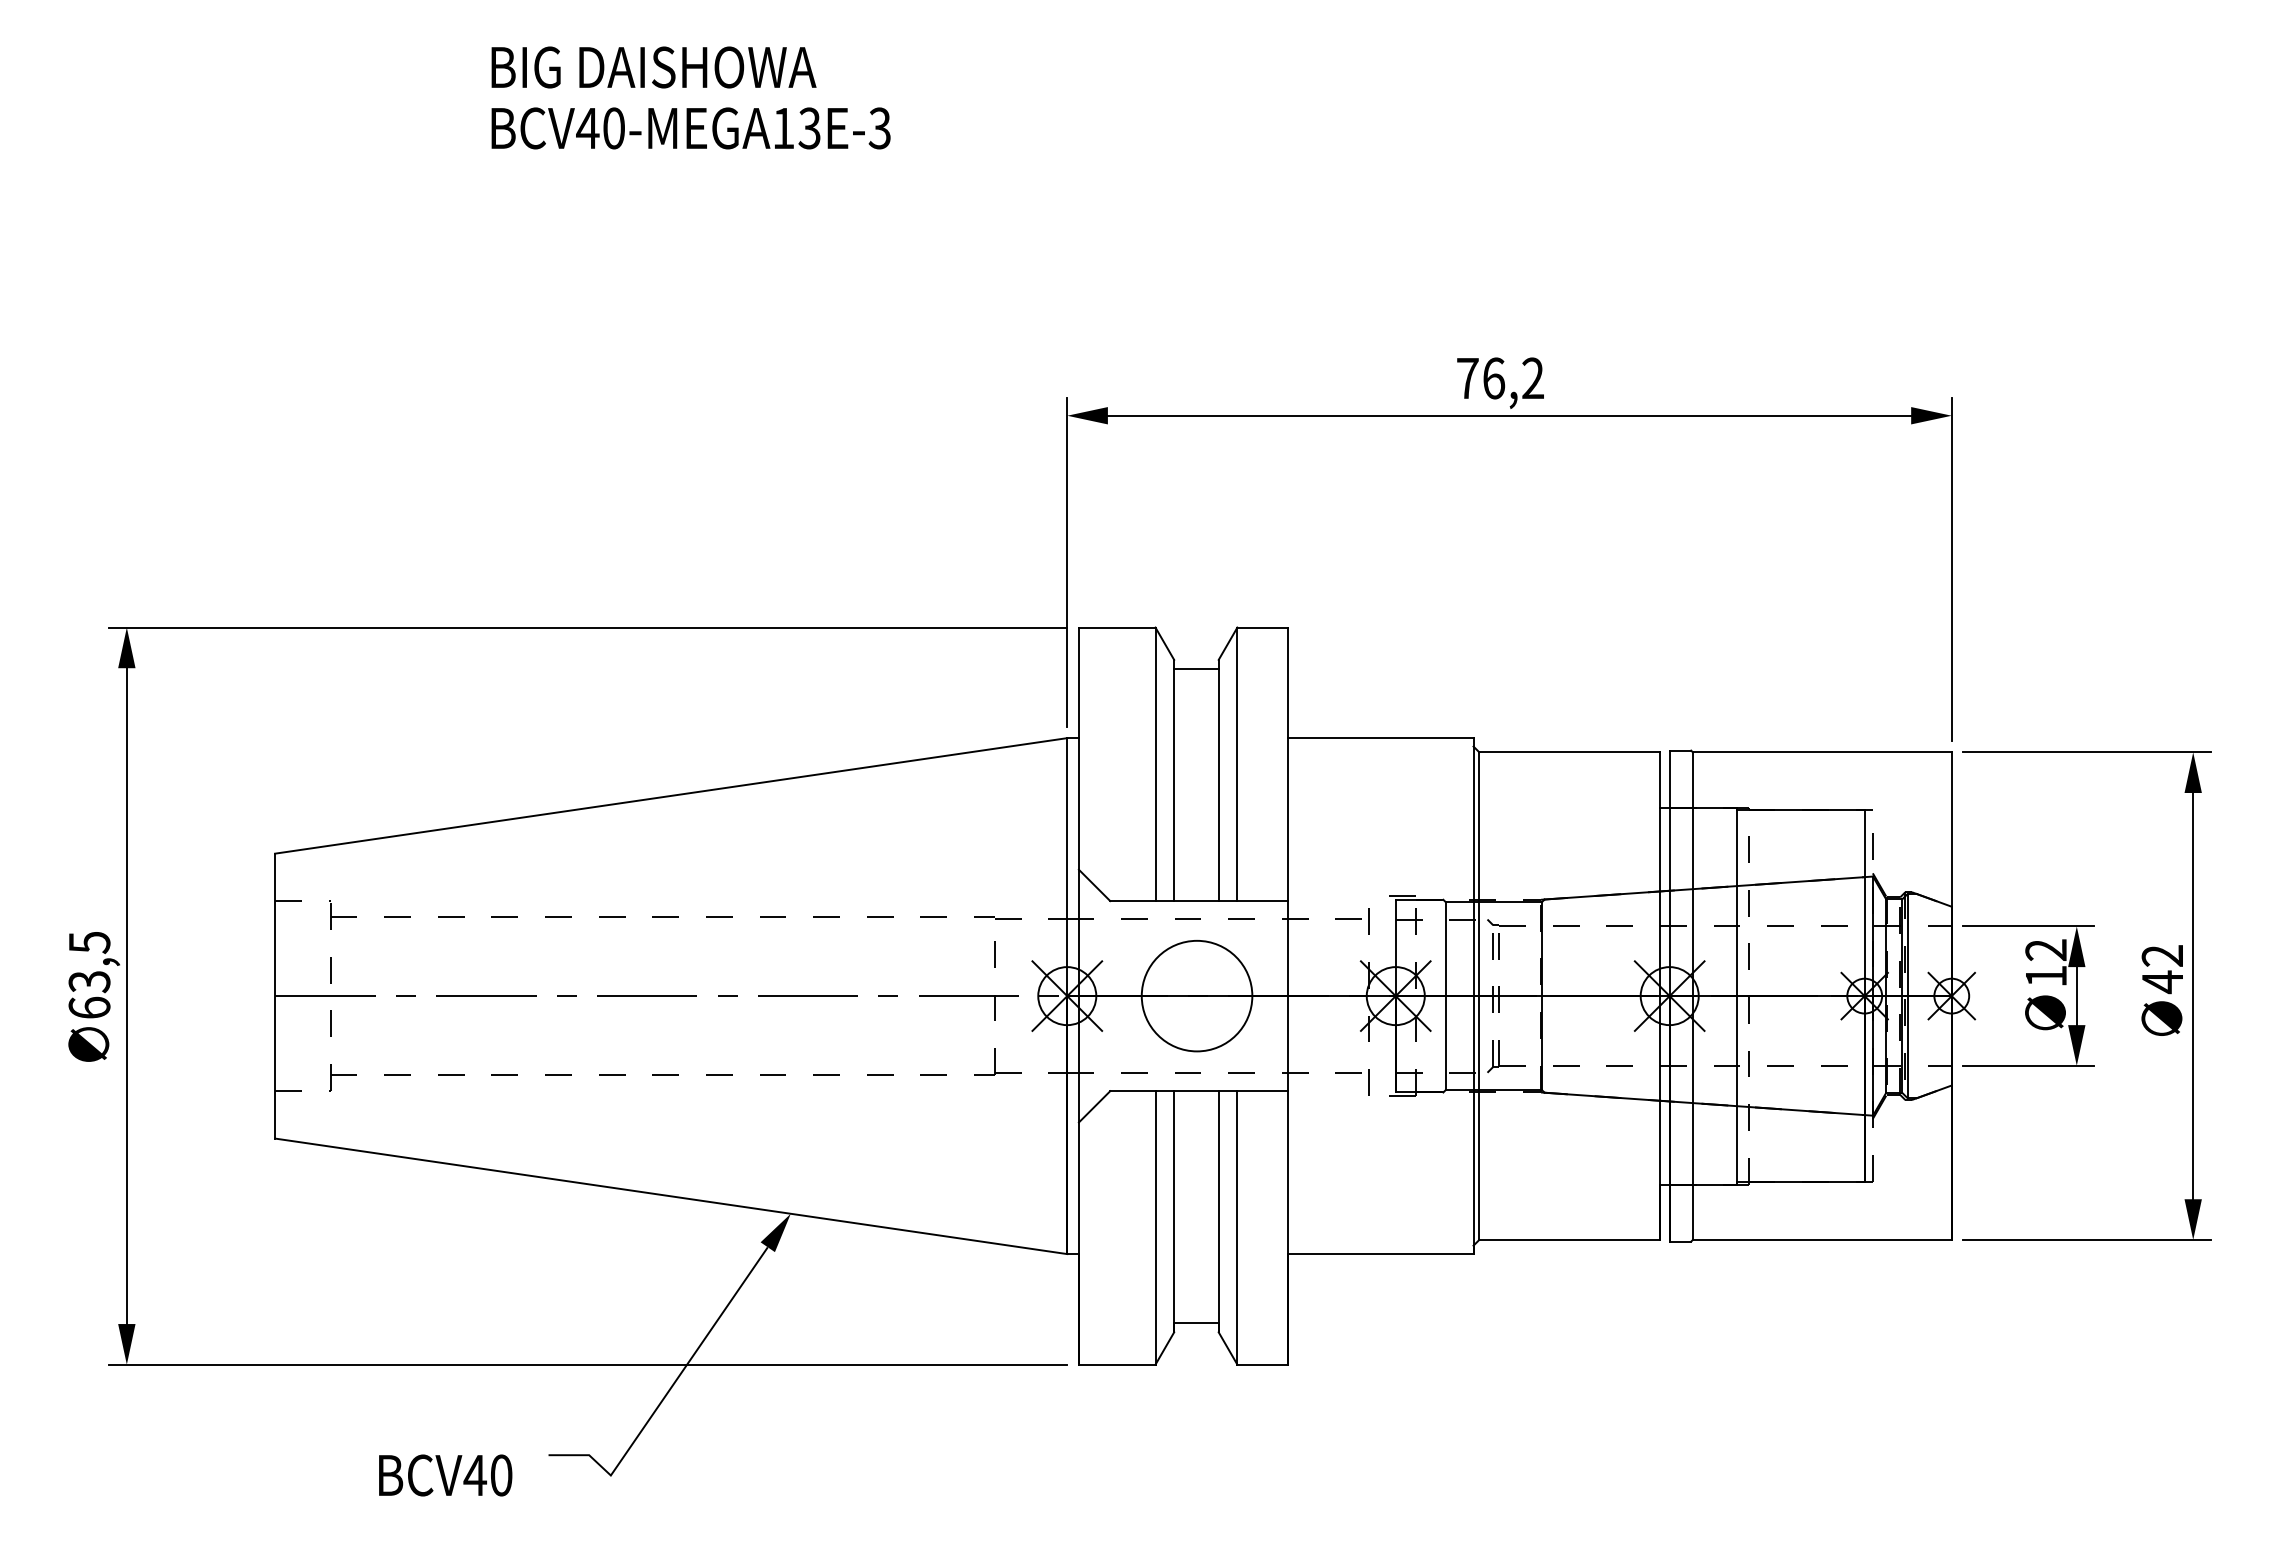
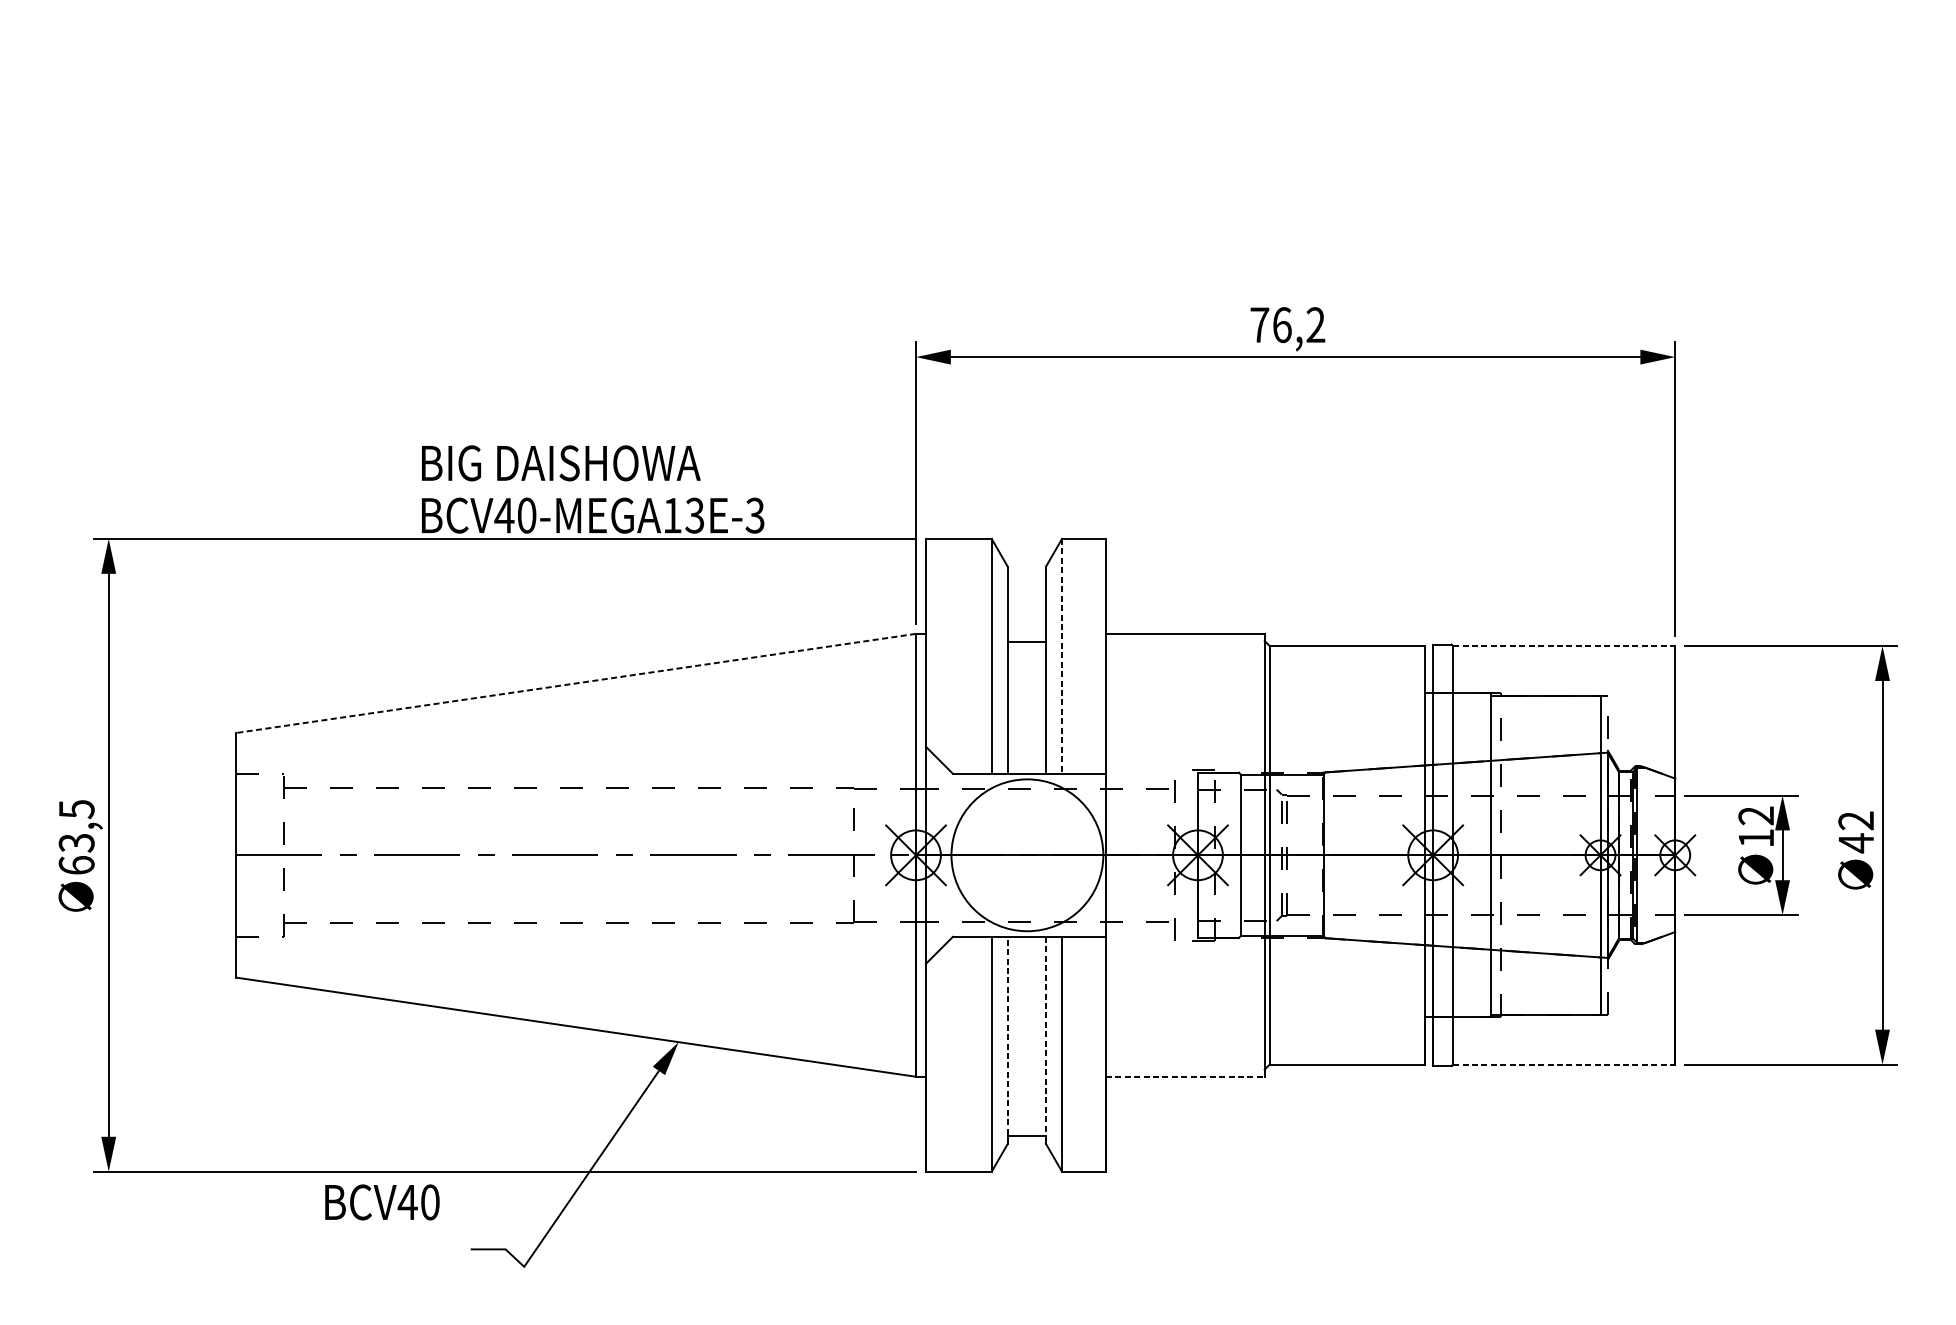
text: (690, 97) -> (592, 489), moved
line: (1196, 669) -> (1026, 642), moved
line: (1822, 752) -> (1564, 646), solid -> dashed
line: (1237, 764) -> (1062, 656), solid -> dashed
line: (670, 795) -> (575, 683), solid -> dashed
circle: (1196, 995) -> (1026, 854), size x1.6
line: (1174, 1211) -> (1008, 1040), solid -> dashed
line: (1218, 1211) -> (1045, 1040), solid -> dashed
line: (1822, 1239) -> (1564, 1064), solid -> dashed
line: (1380, 1254) -> (1184, 1077), solid -> dashed
text: (445, 1475) -> (382, 1202), moved

